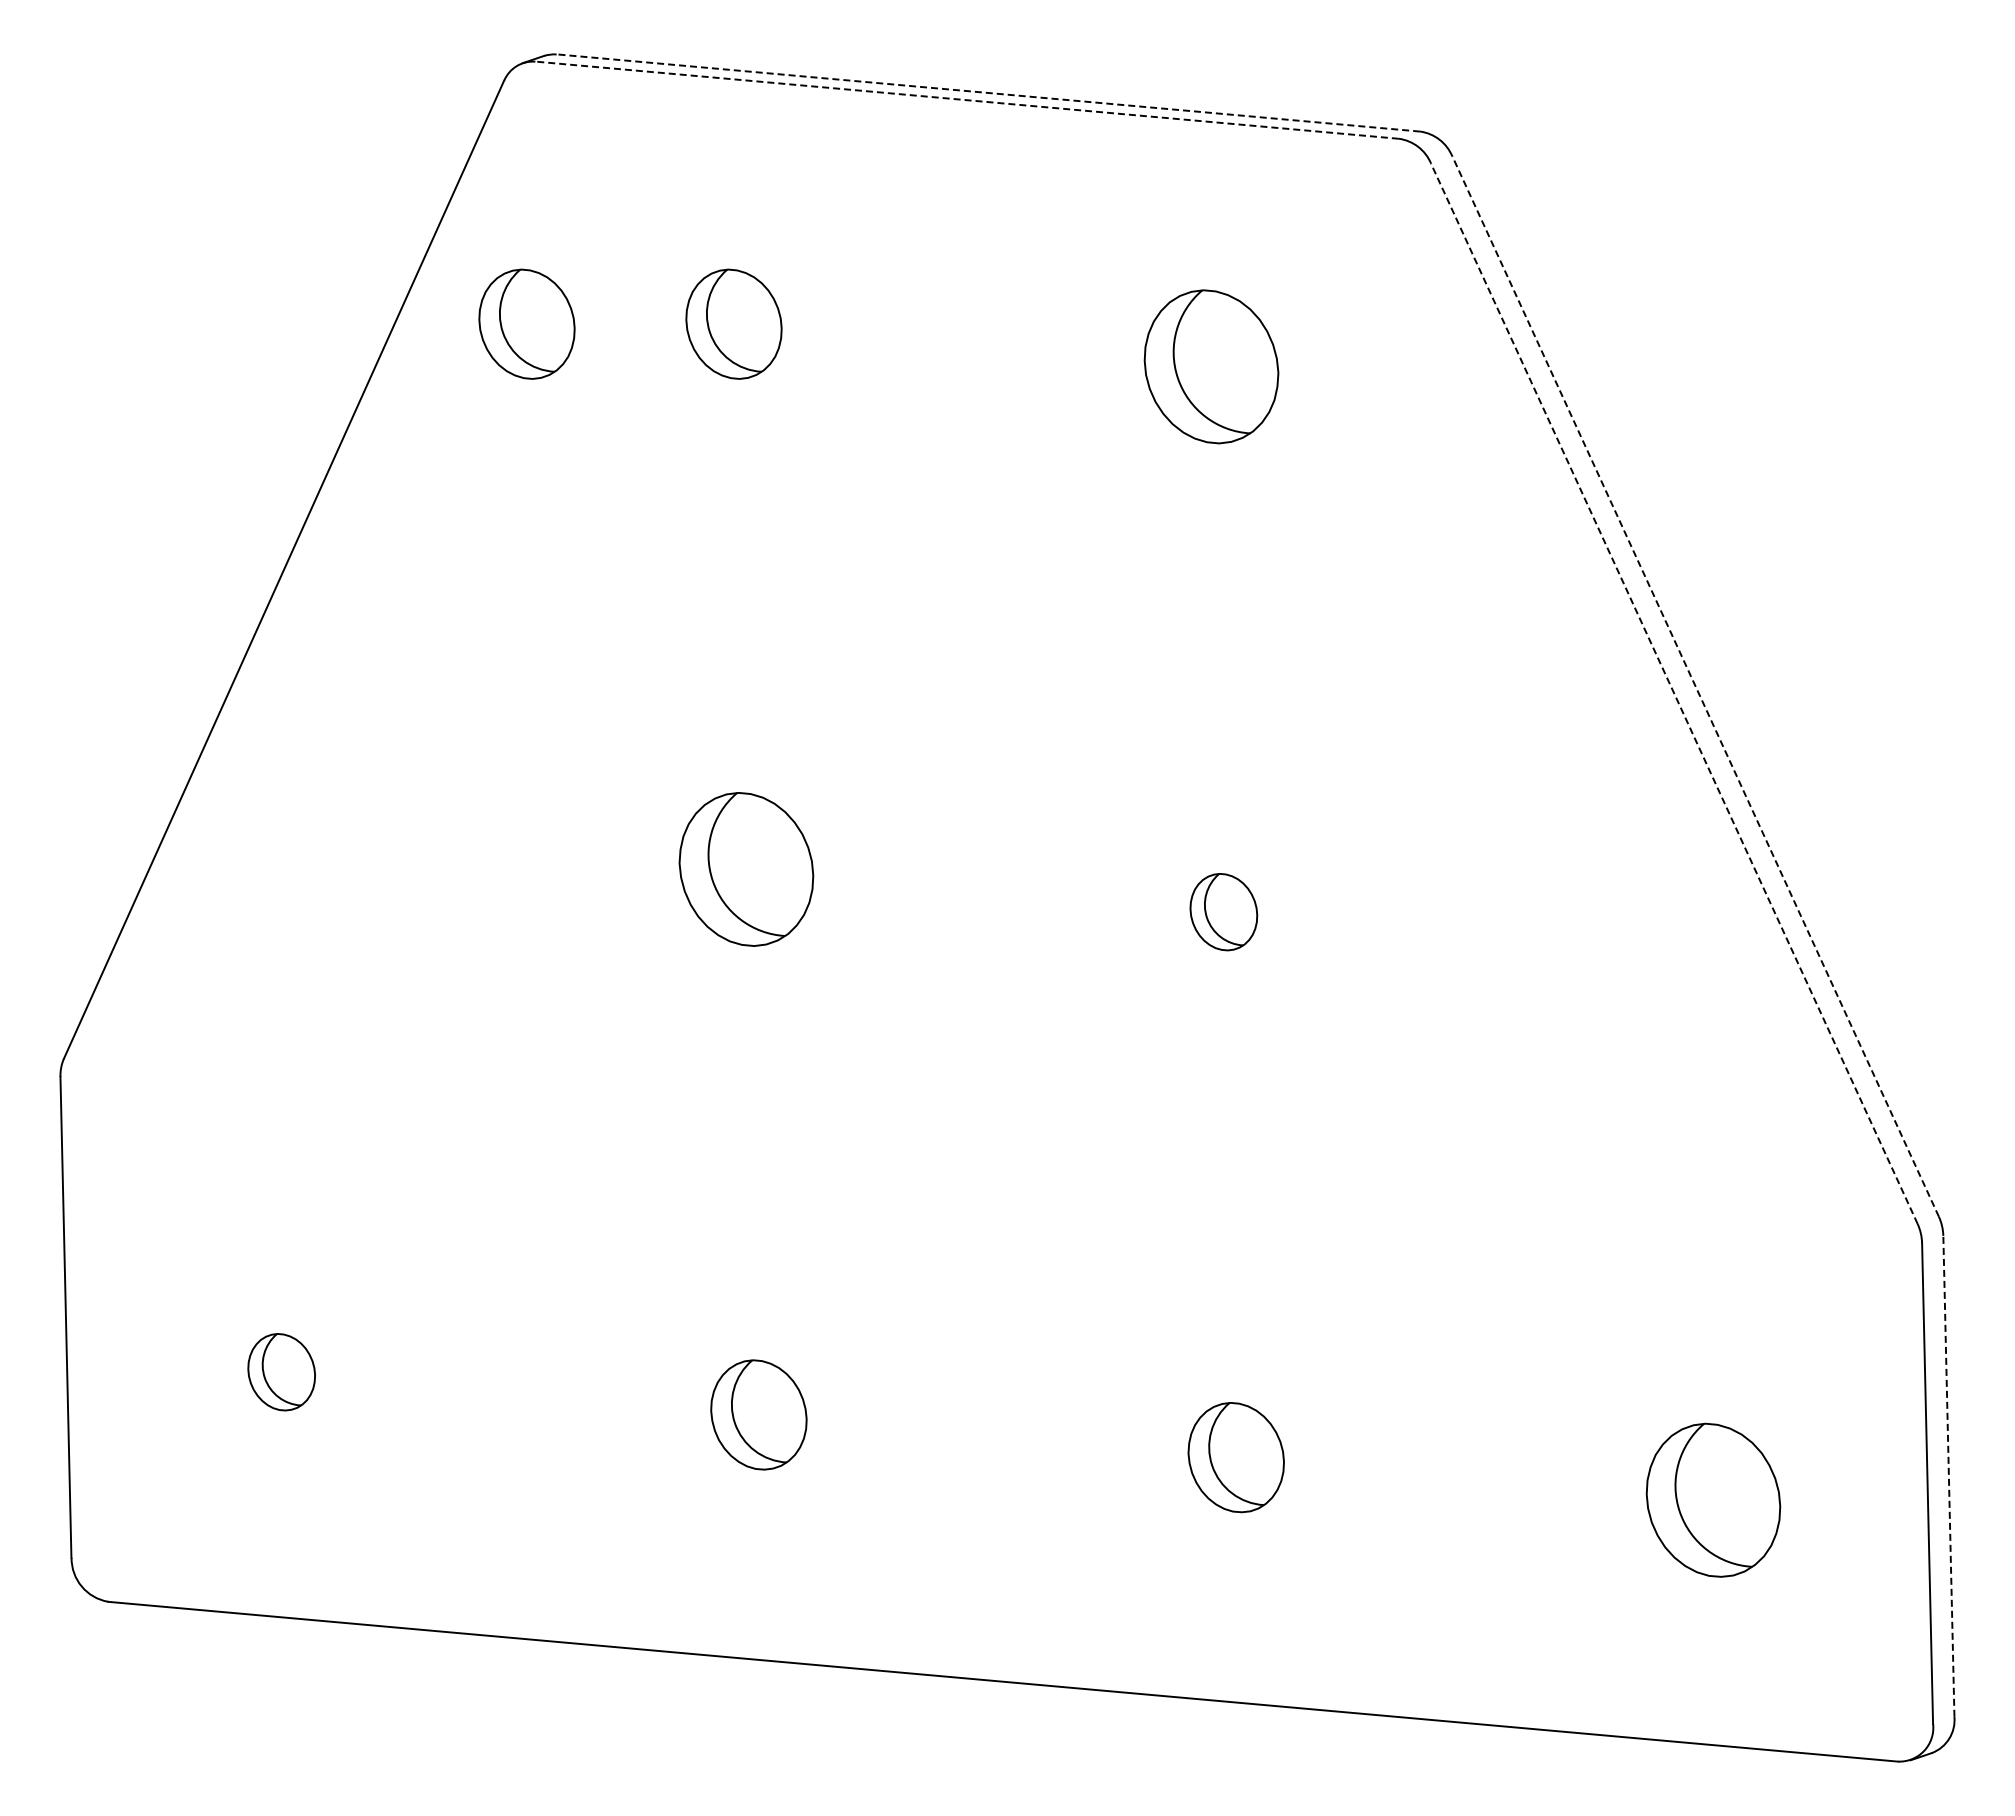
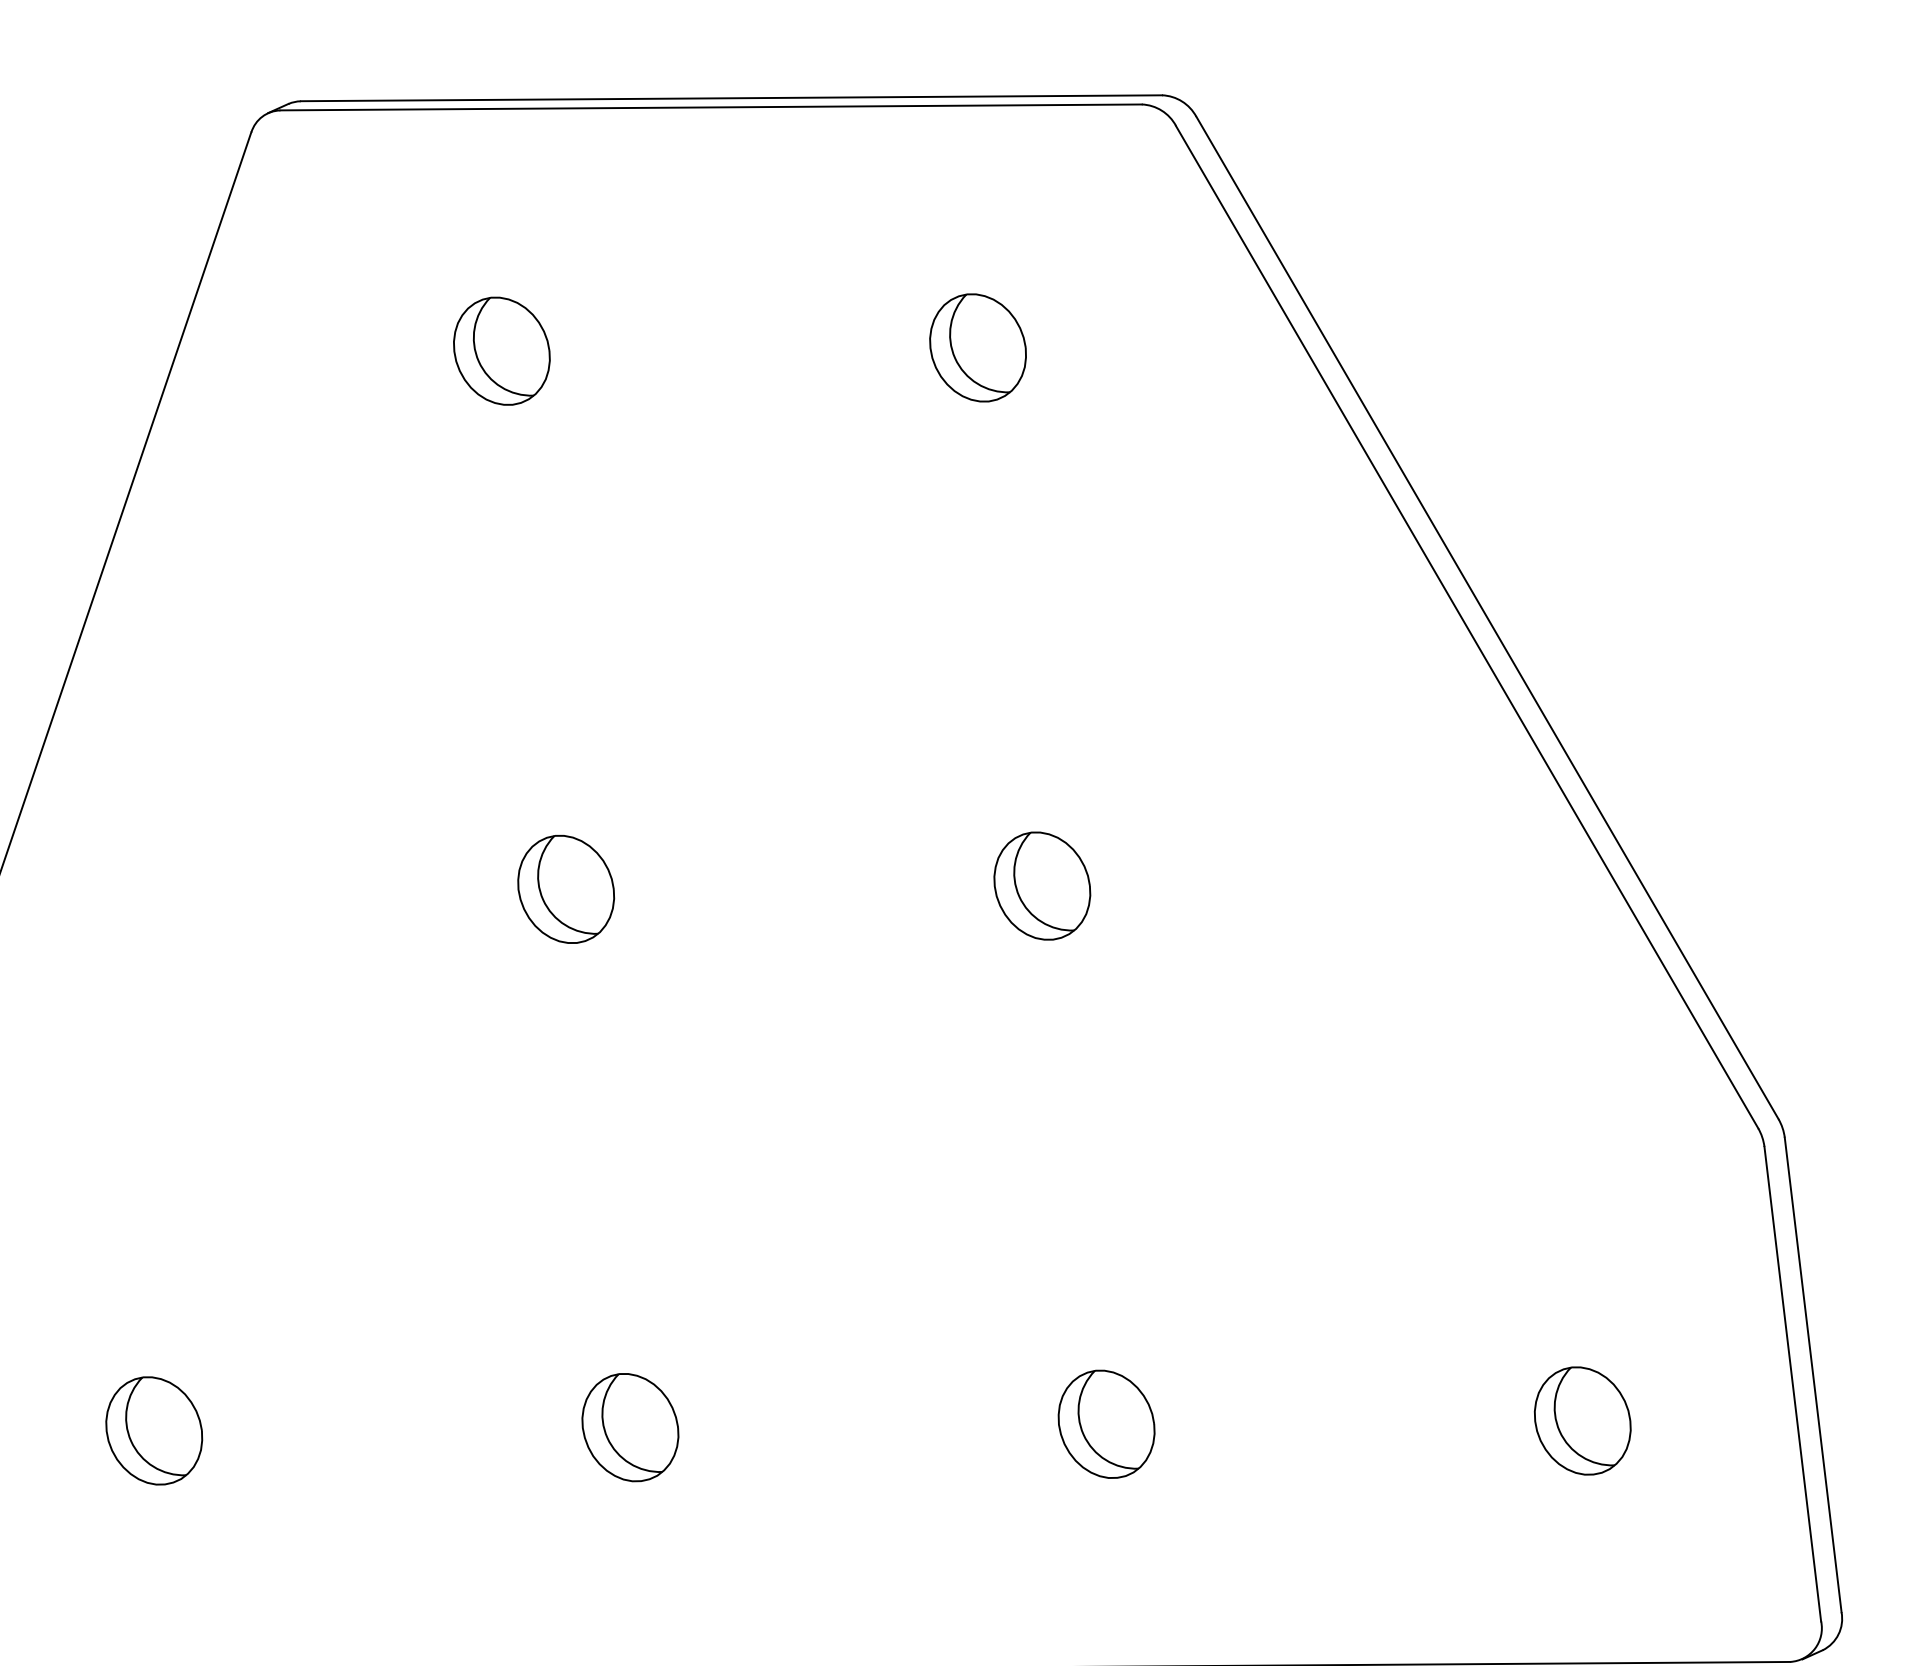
line: (987, 92) -> (730, 97), dashed -> solid
line: (966, 100) -> (710, 107), dashed -> solid
part: (526, 323) -> (296, 370), removed
part: (1210, 366) -> (977, 347), size x0.71
line: (1695, 686) -> (1487, 617), dashed -> solid
line: (1674, 693) -> (1467, 626), dashed -> solid
part: (746, 869) -> (566, 889), size x0.71
part: (1223, 911) -> (1041, 885), size x1.43
part: (281, 1371) -> (154, 1430), size x1.43
line: (1948, 1476) -> (1812, 1375), dashed -> solid
part: (1713, 1499) -> (1582, 1420), size x0.71

